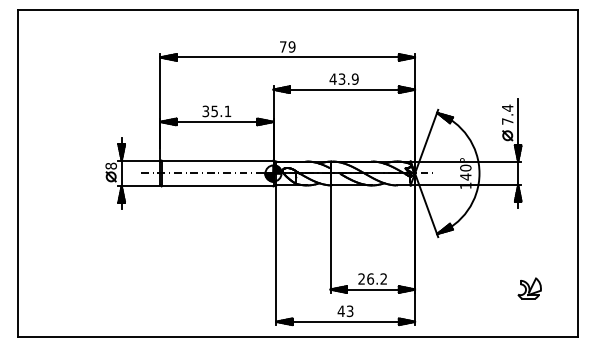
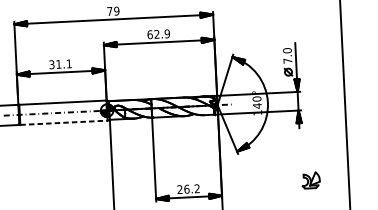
text: (337, 78) -> (153, 34), 43.9 -> 62.9
text: (507, 107) -> (287, 50), 7.4 -> 7.0
text: (214, 111) -> (58, 64), 35.1 -> 31.1
line: (217, 186) -> (63, 122), solid -> dashed
part: (529, 288) -> (310, 180), moved

